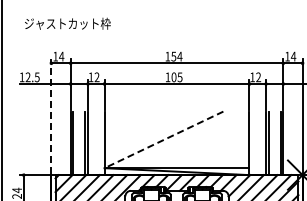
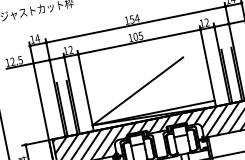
line: (51, 115) -> (38, 89), dashed -> solid
line: (163, 139) -> (137, 91), dashed -> solid

